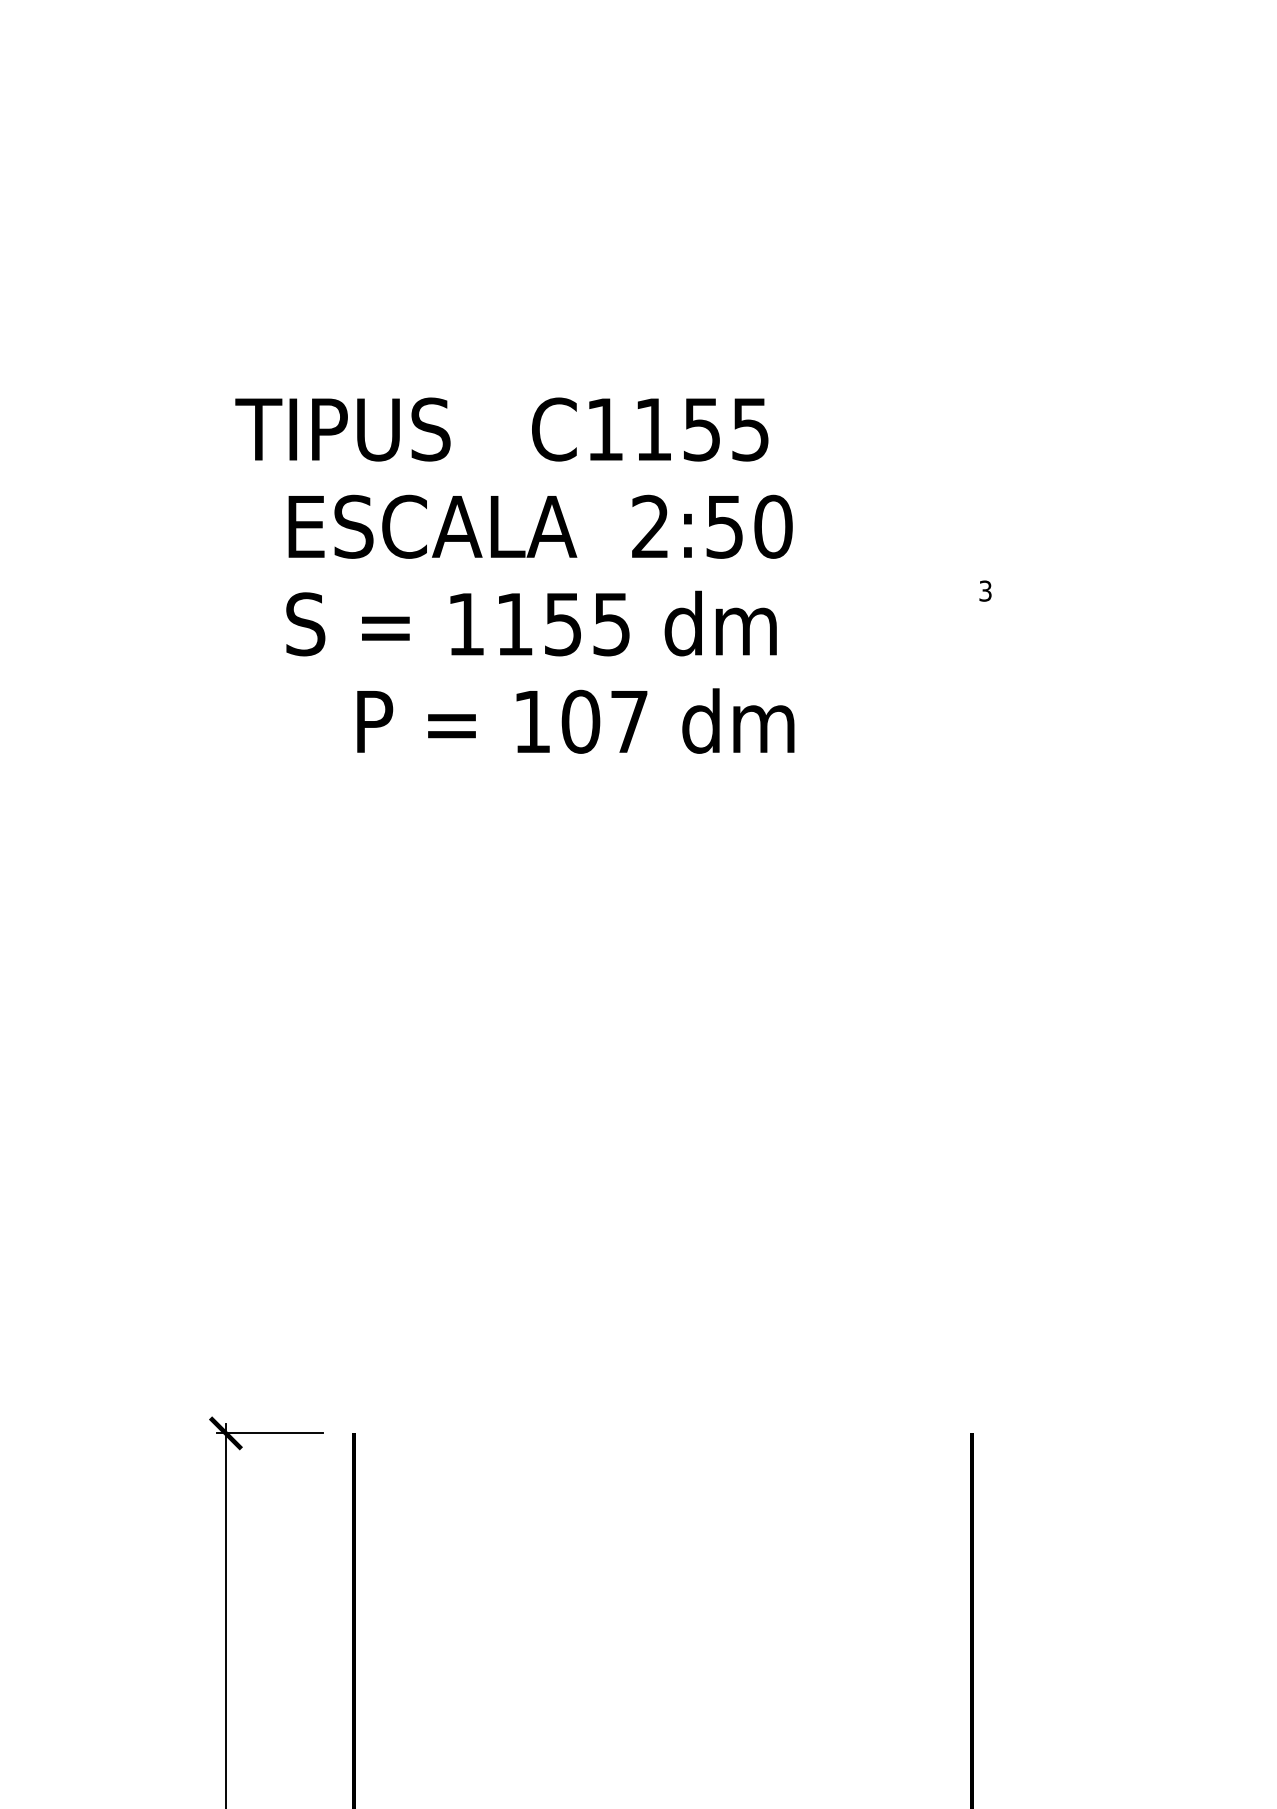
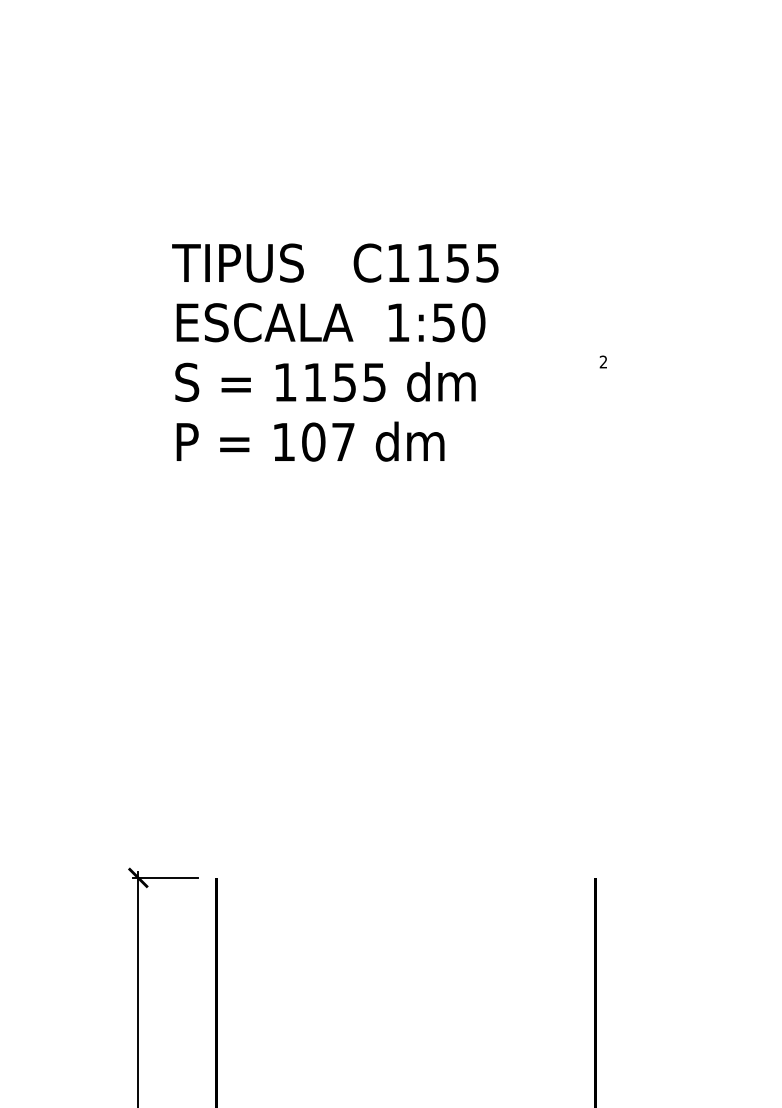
text: (502, 428) -> (335, 262), moved
text: (650, 526) -> (398, 322), 2:50 -> 1:50
text: (985, 591) -> (603, 362), 3 -> 2
text: (575, 720) -> (310, 441), moved

